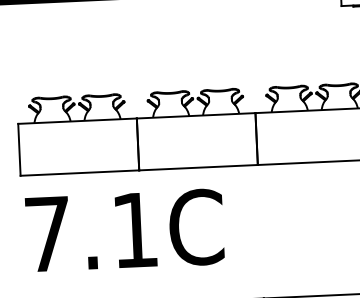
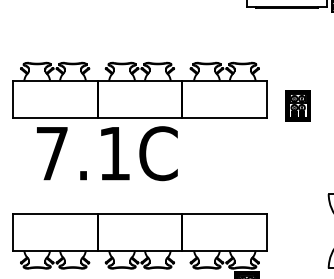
text: (125, 230) -> (107, 153), moved

